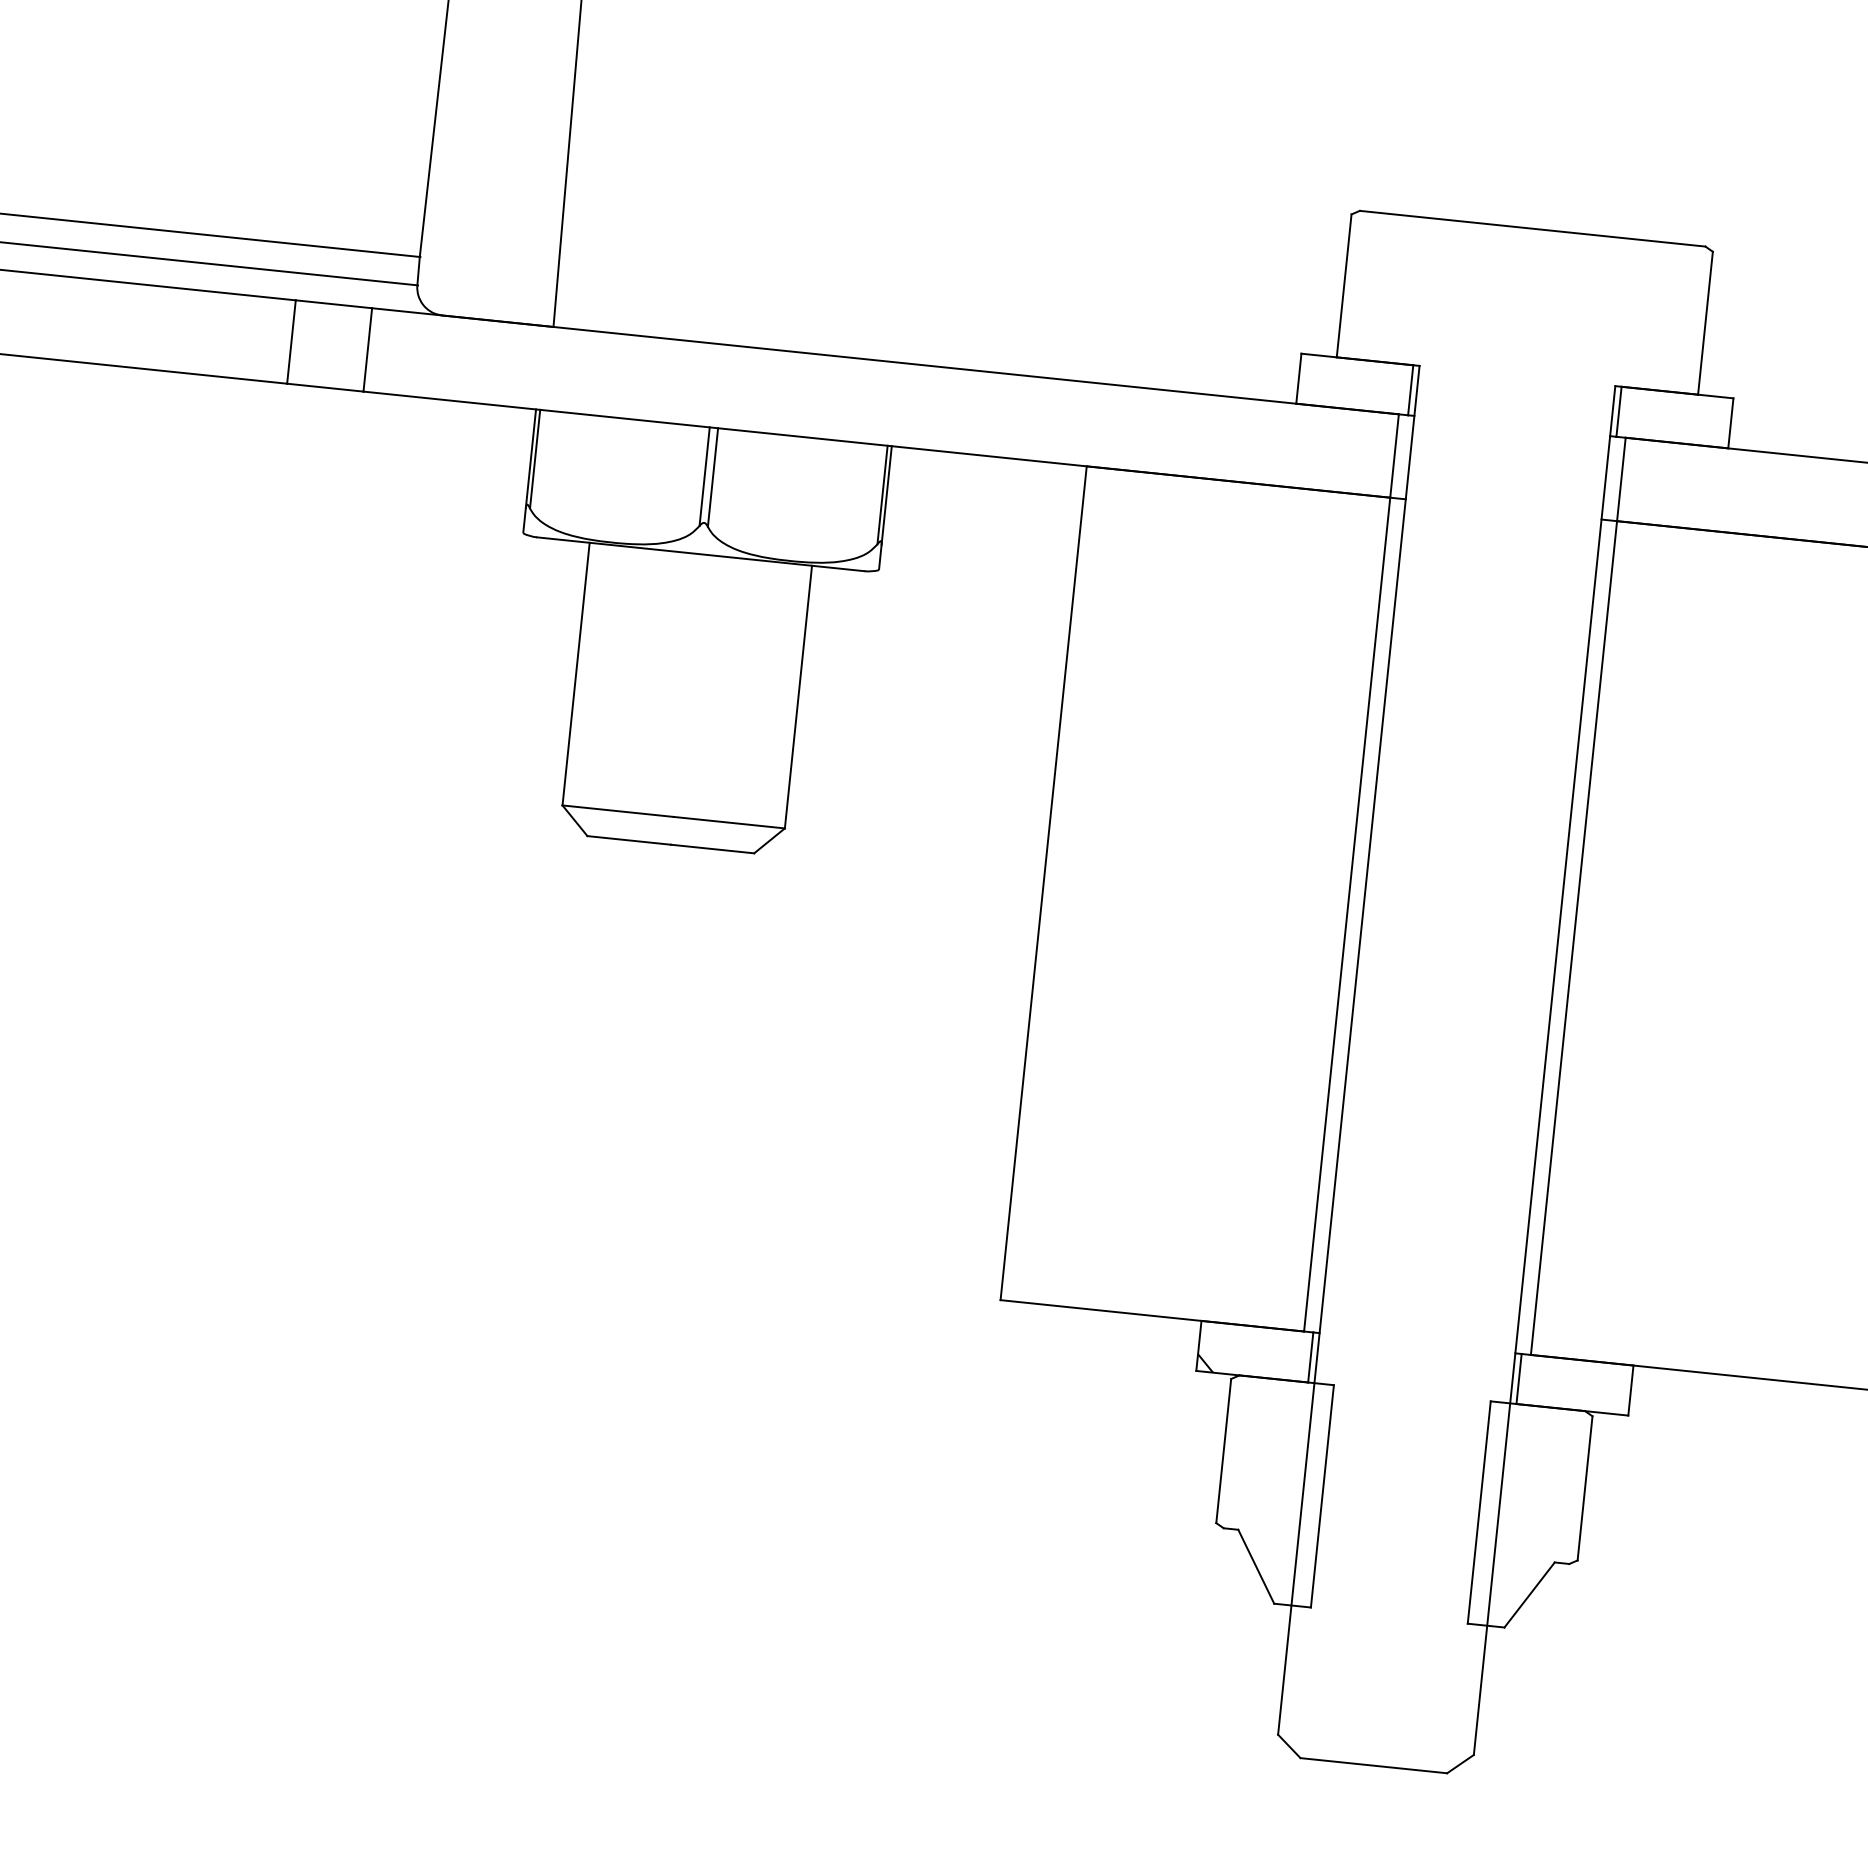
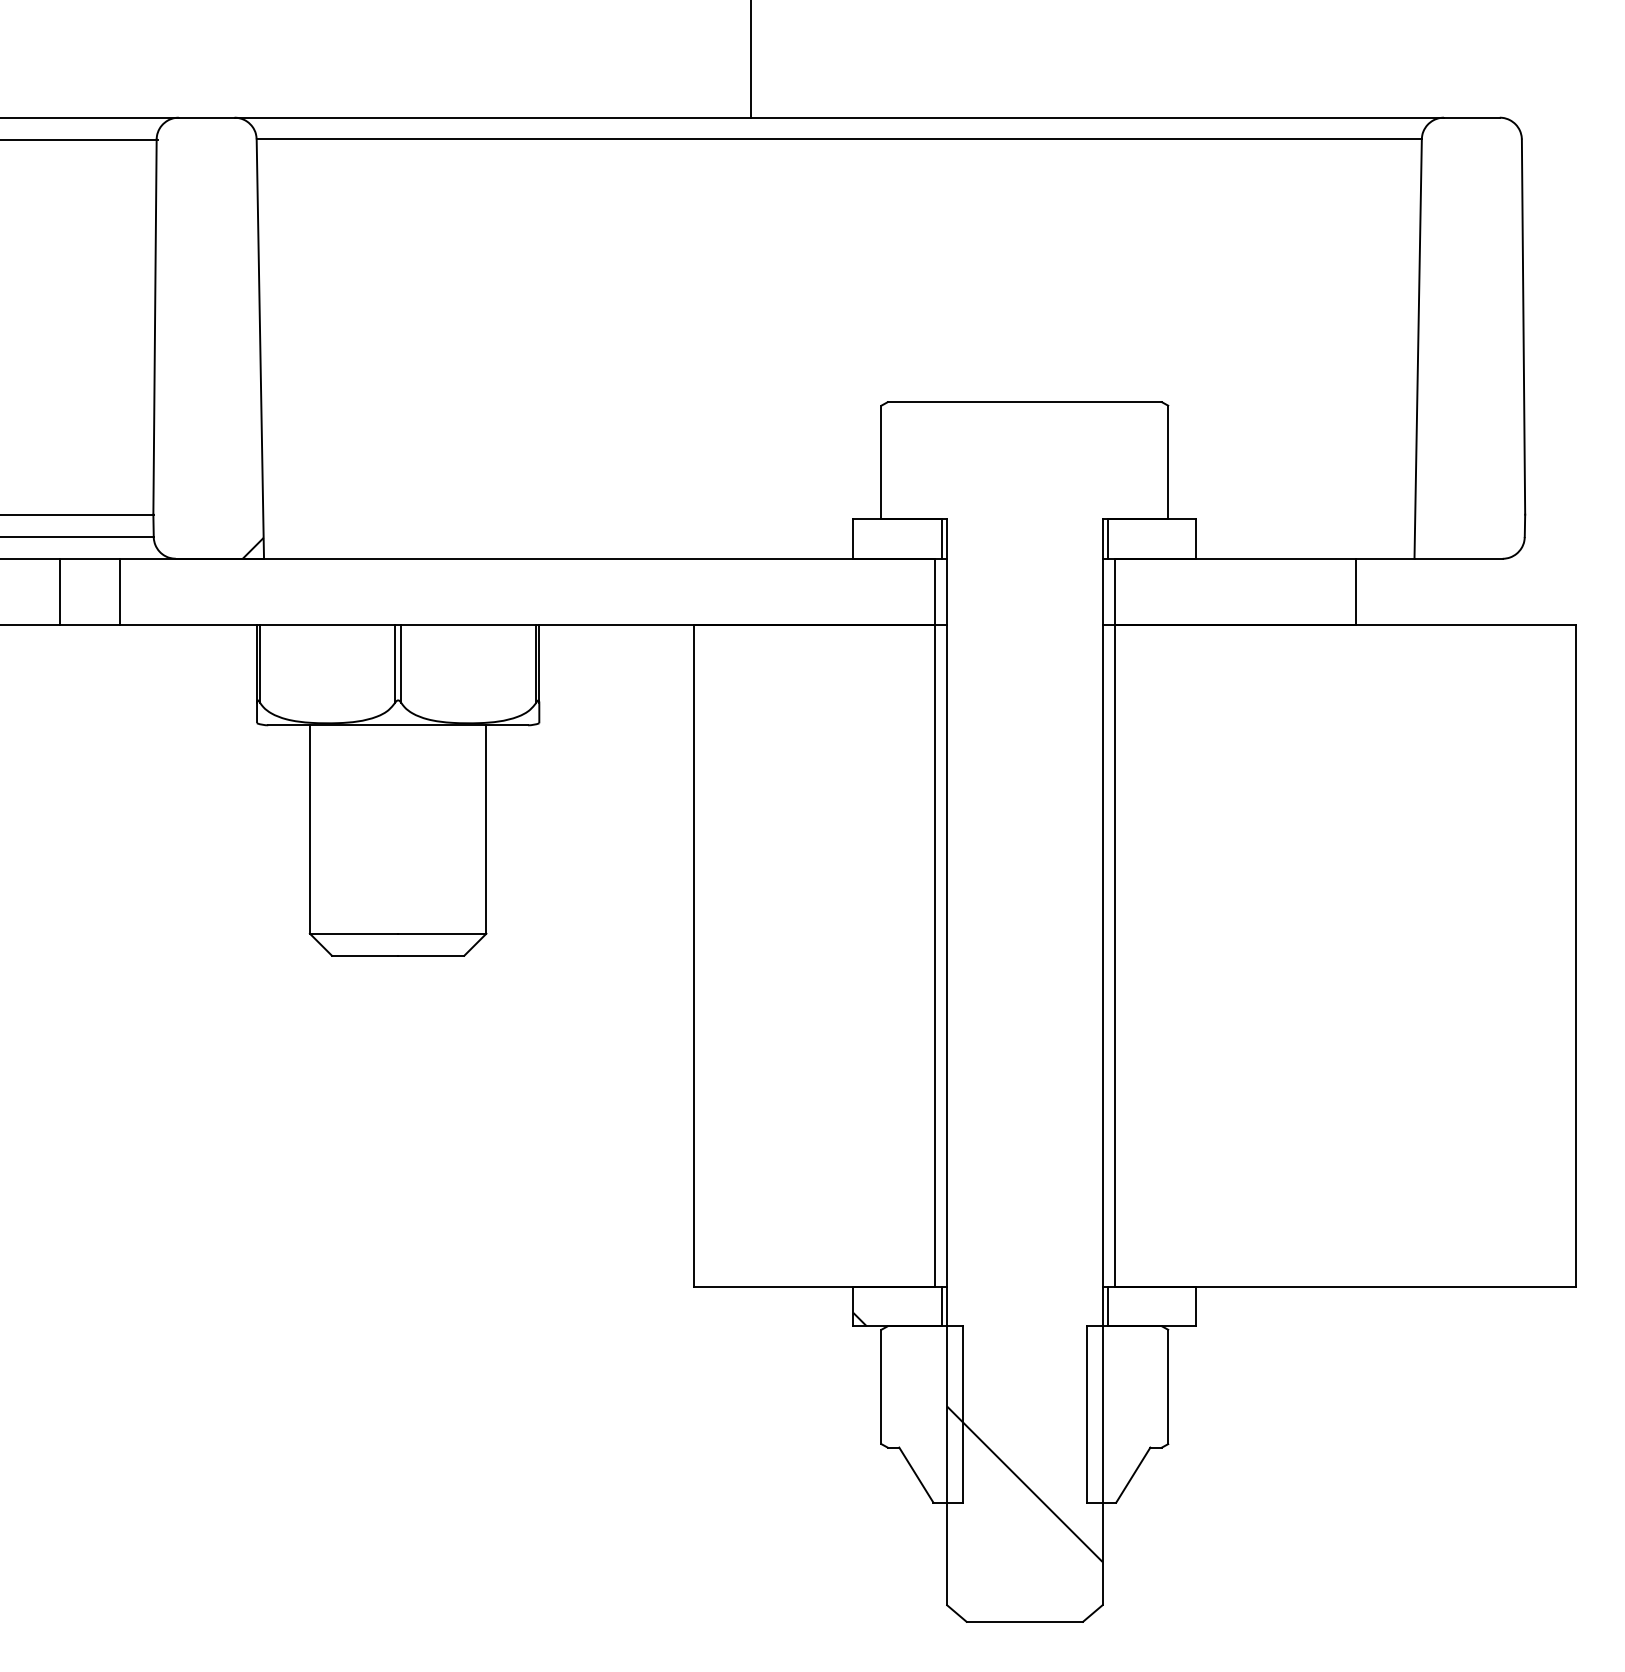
hatch: (540, 311) -> (252, 547), added
hatch: (1391, 1591) -> (1024, 1483), added

